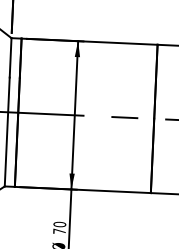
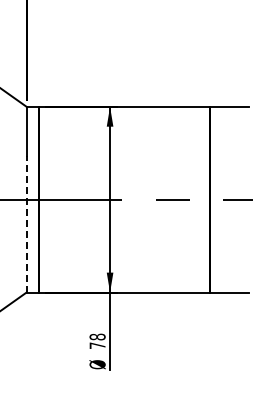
line: (7, 131) -> (26, 223), solid -> dashed
text: (59, 224) -> (97, 336), 70 -> 78

